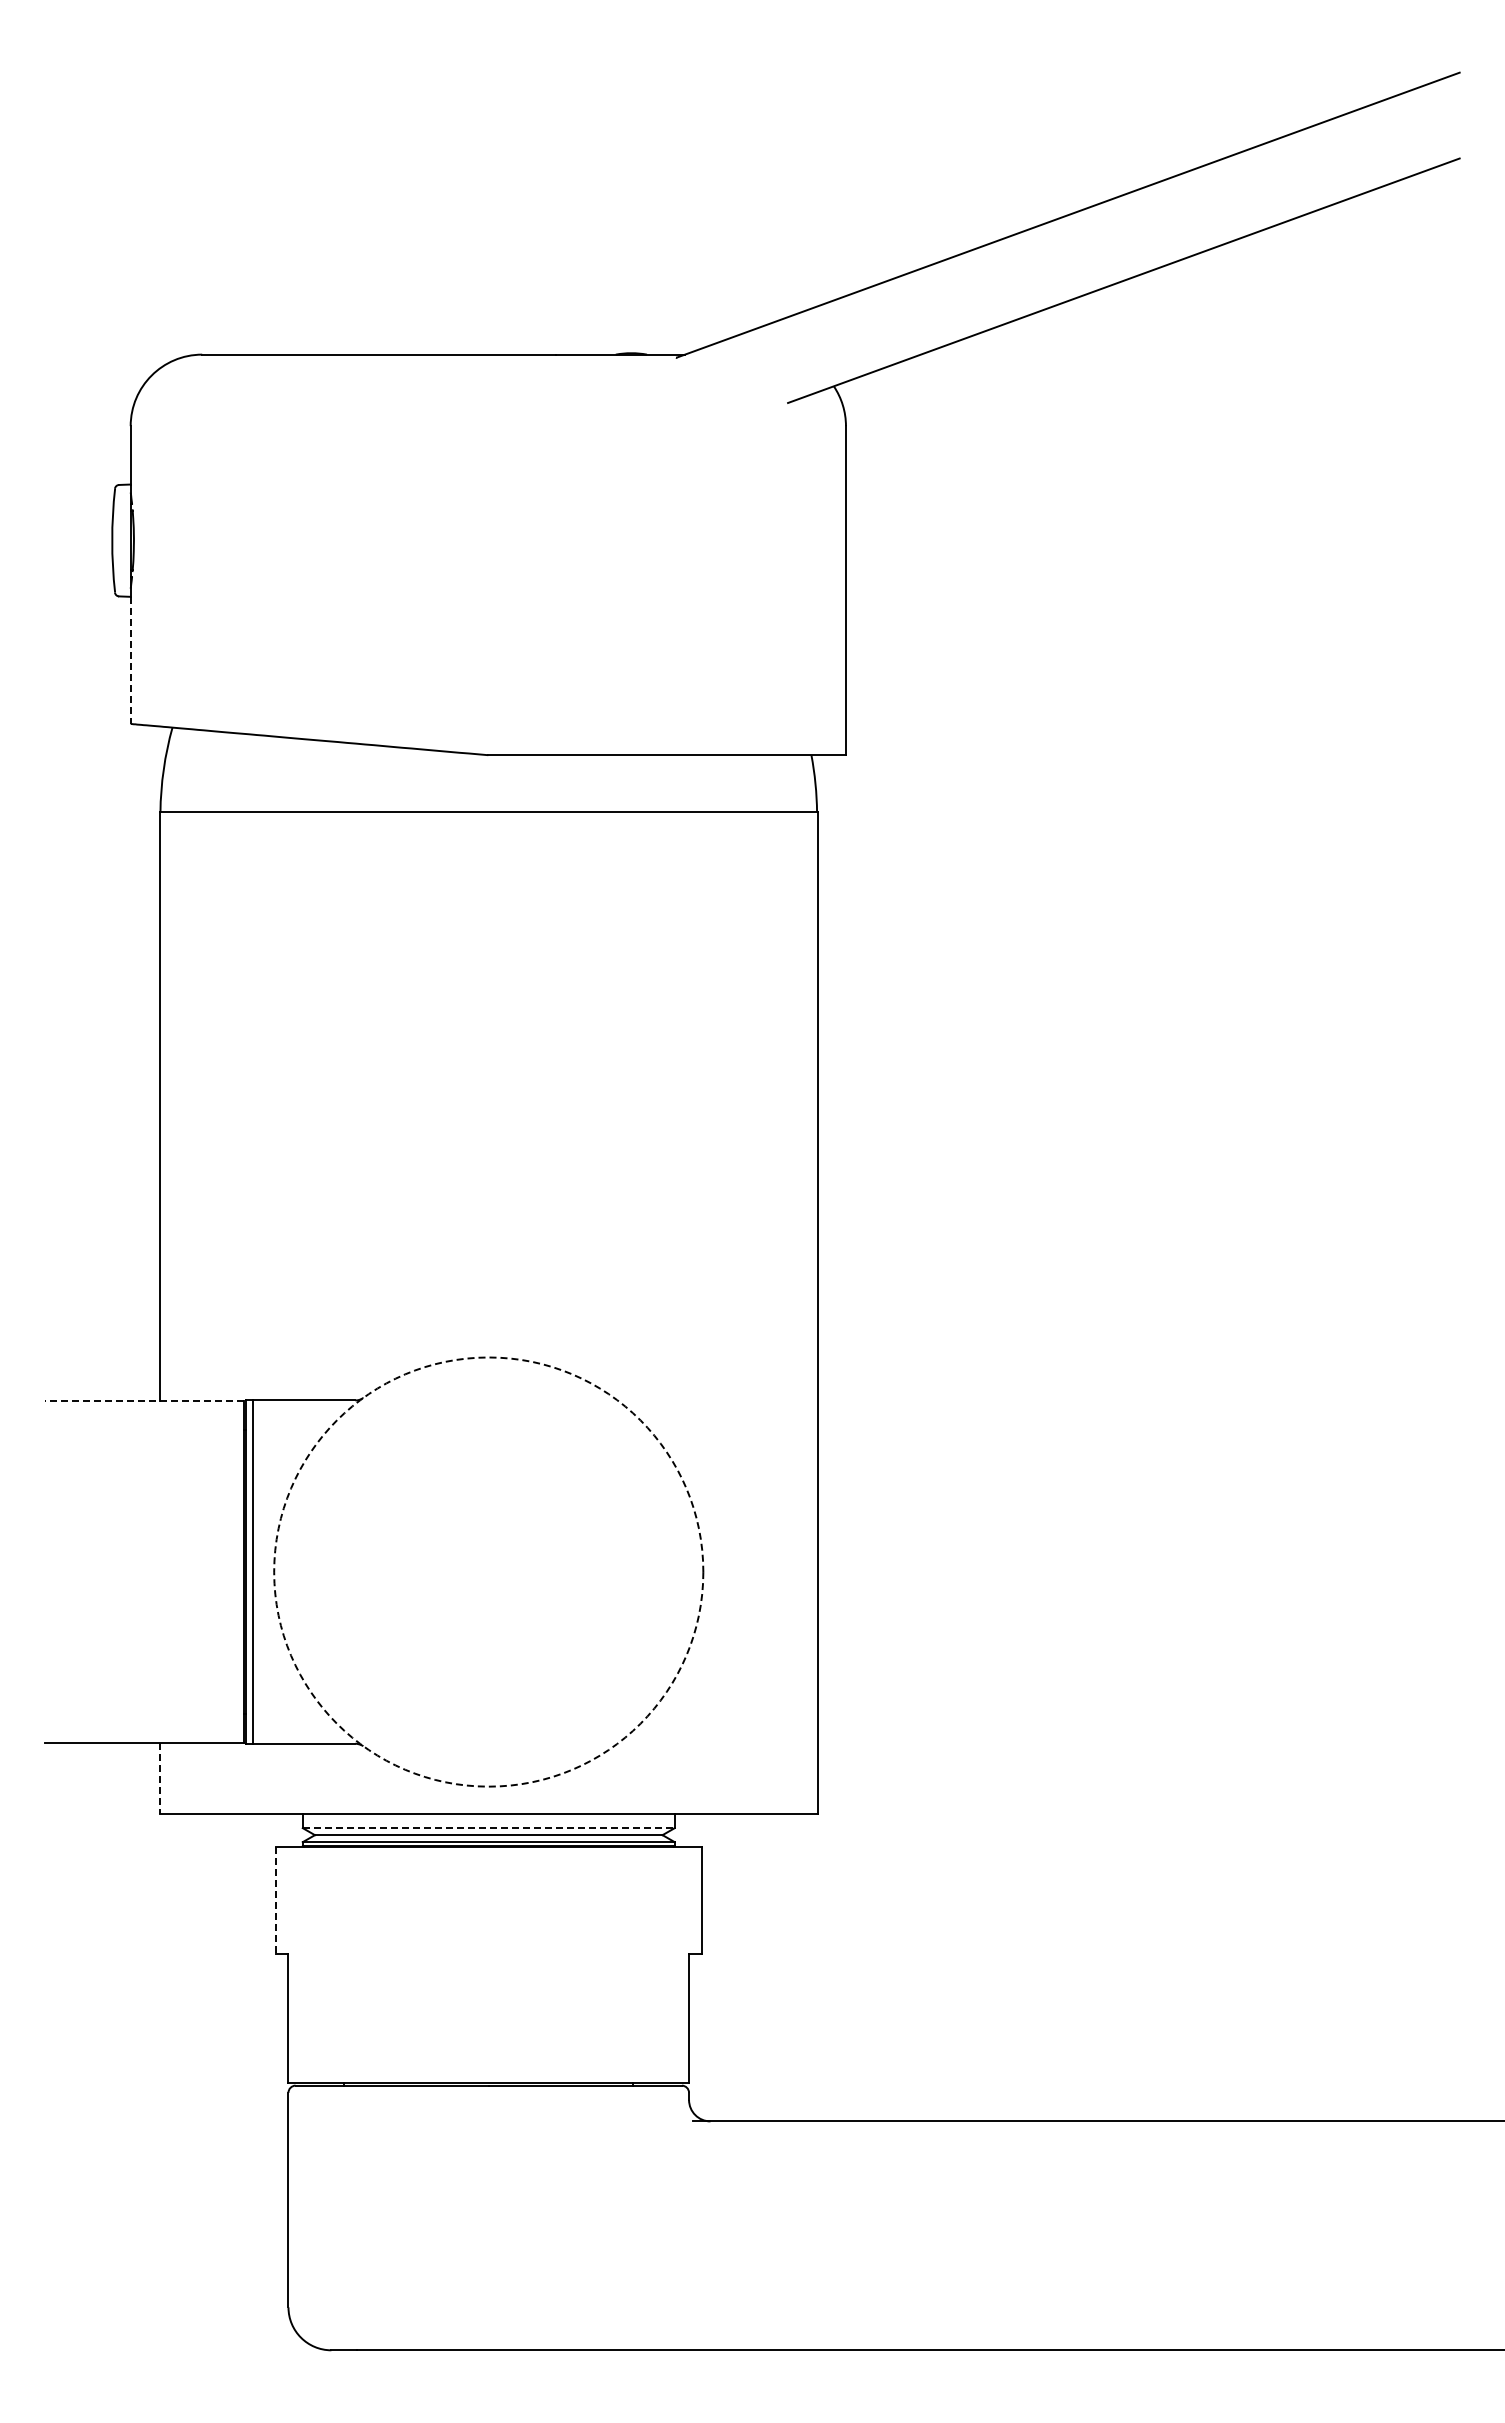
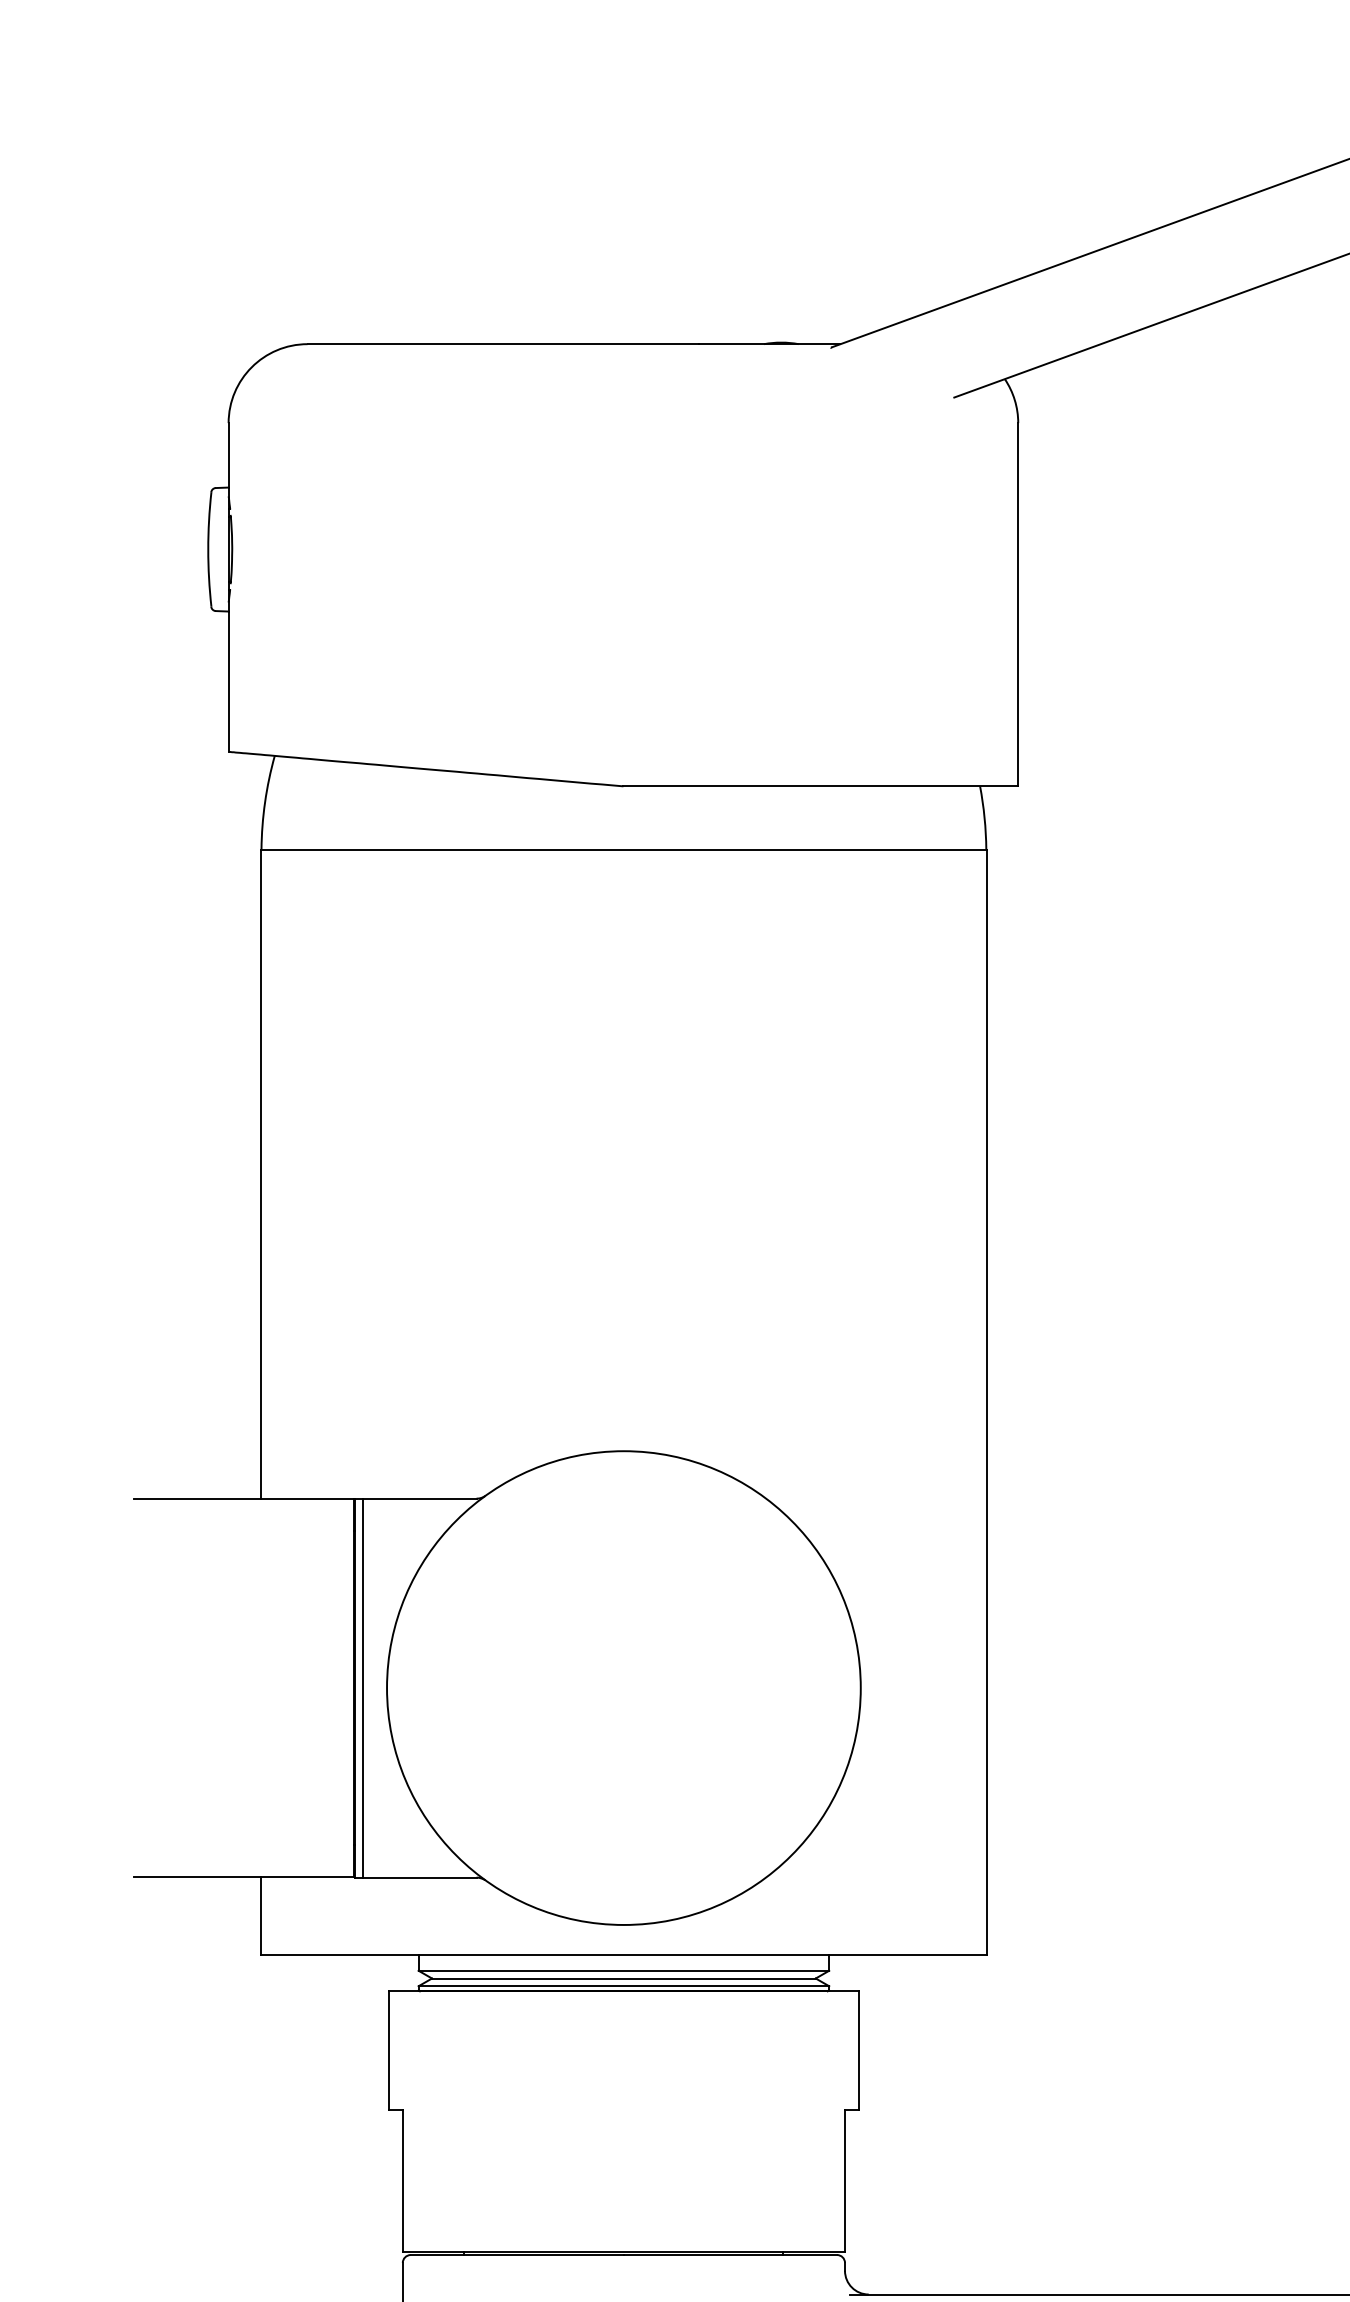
line: (130, 660) -> (228, 681), dashed -> solid
line: (144, 1401) -> (243, 1499), dashed -> solid
circle: (488, 1571) -> (623, 1687), dashed -> solid
line: (159, 1778) -> (260, 1915), dashed -> solid
line: (488, 1828) -> (623, 1971), dashed -> solid
line: (275, 1900) -> (388, 2050), dashed -> solid

